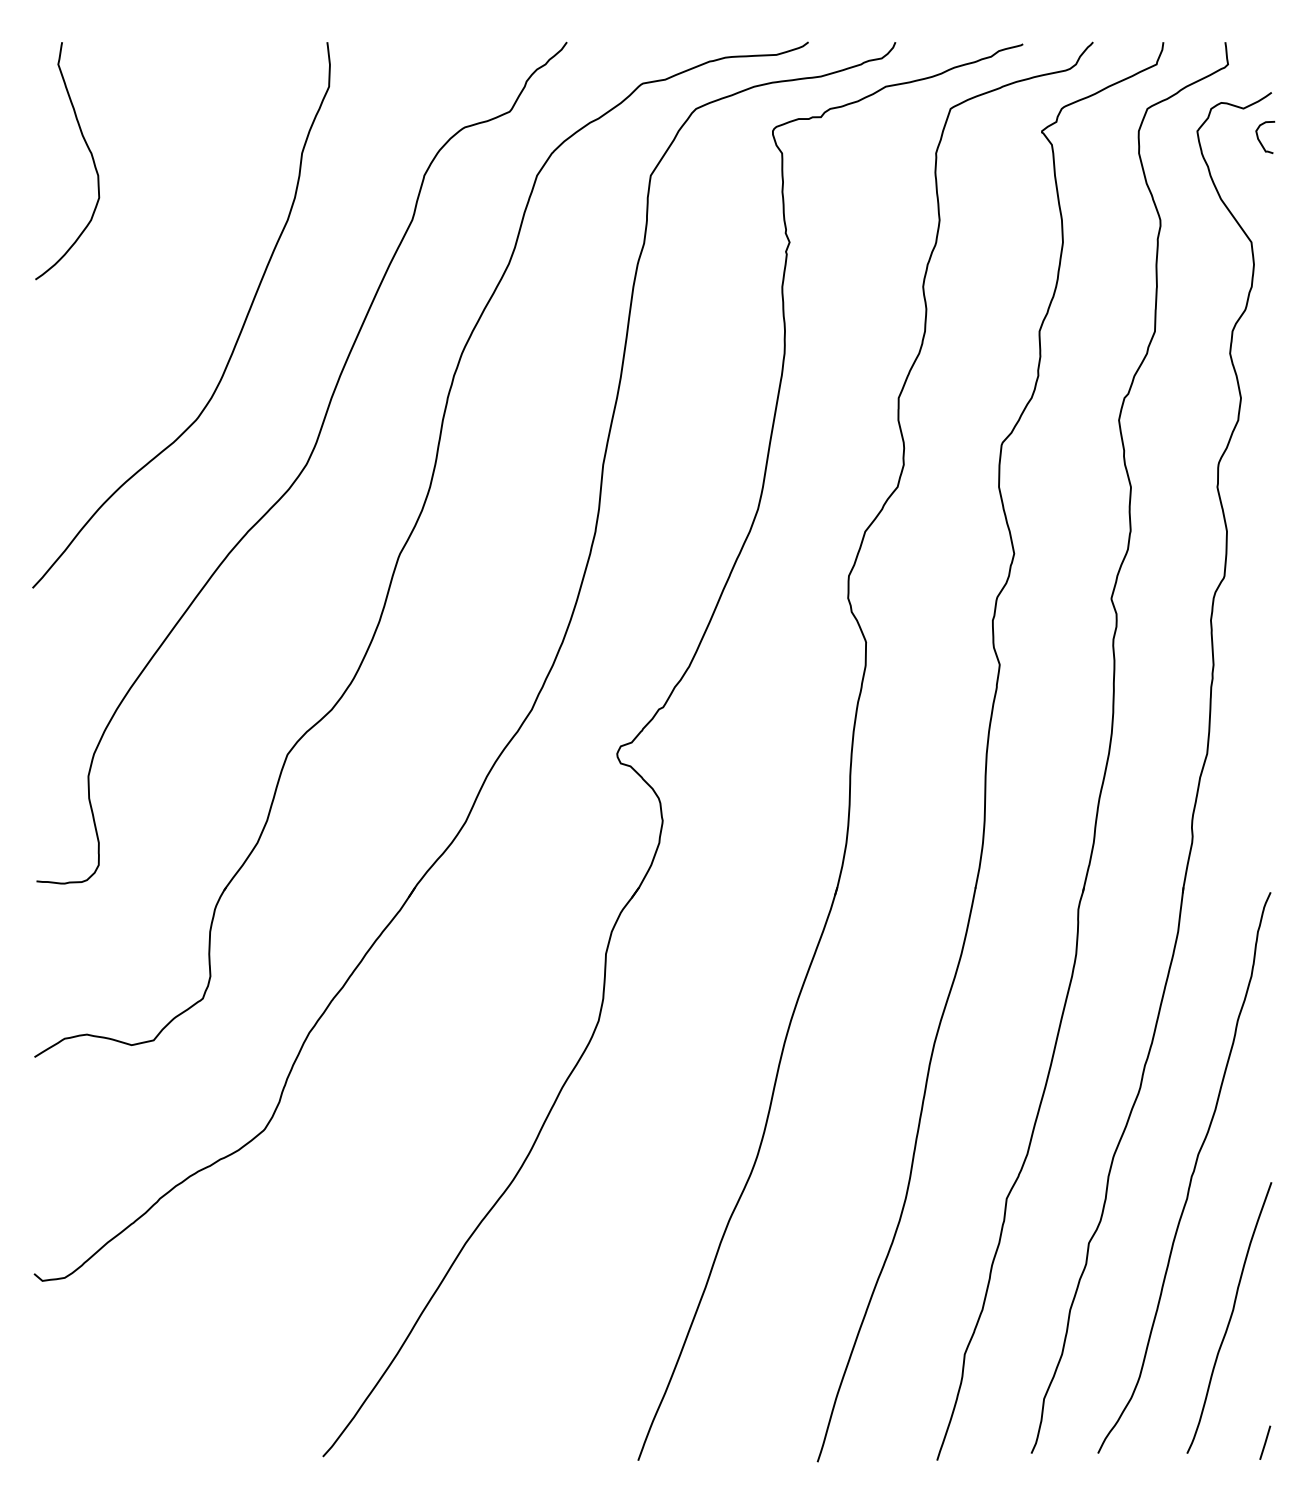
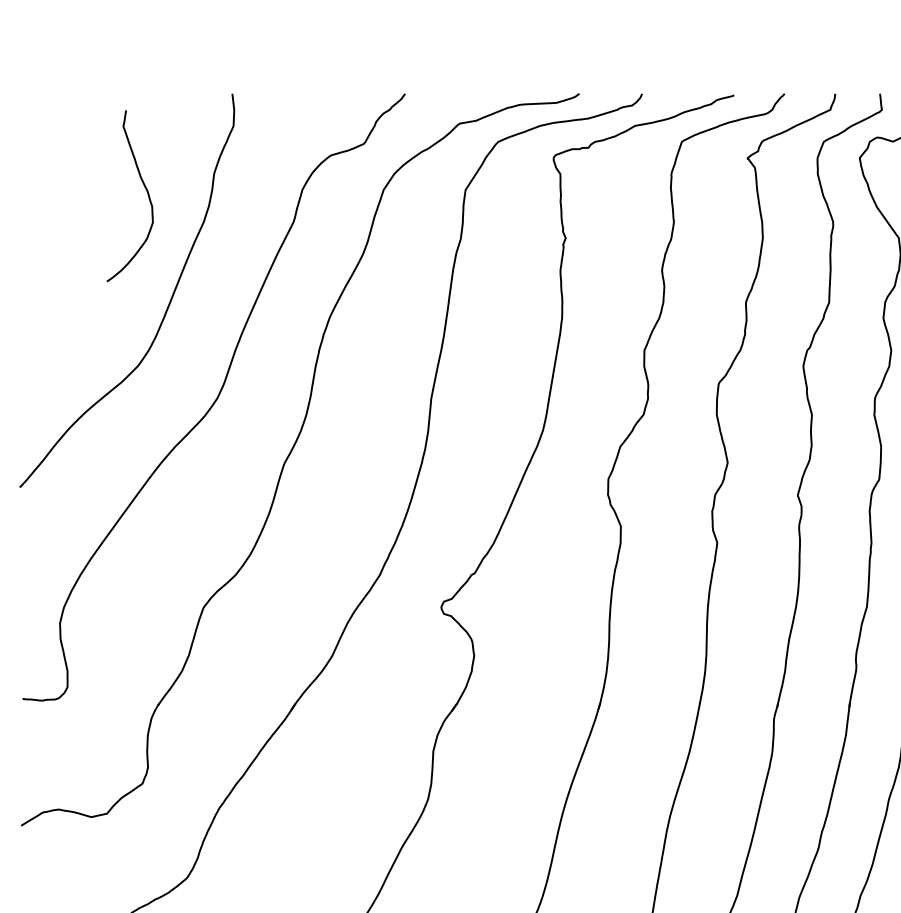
curve: (88, 150) -> (145, 188), moved

